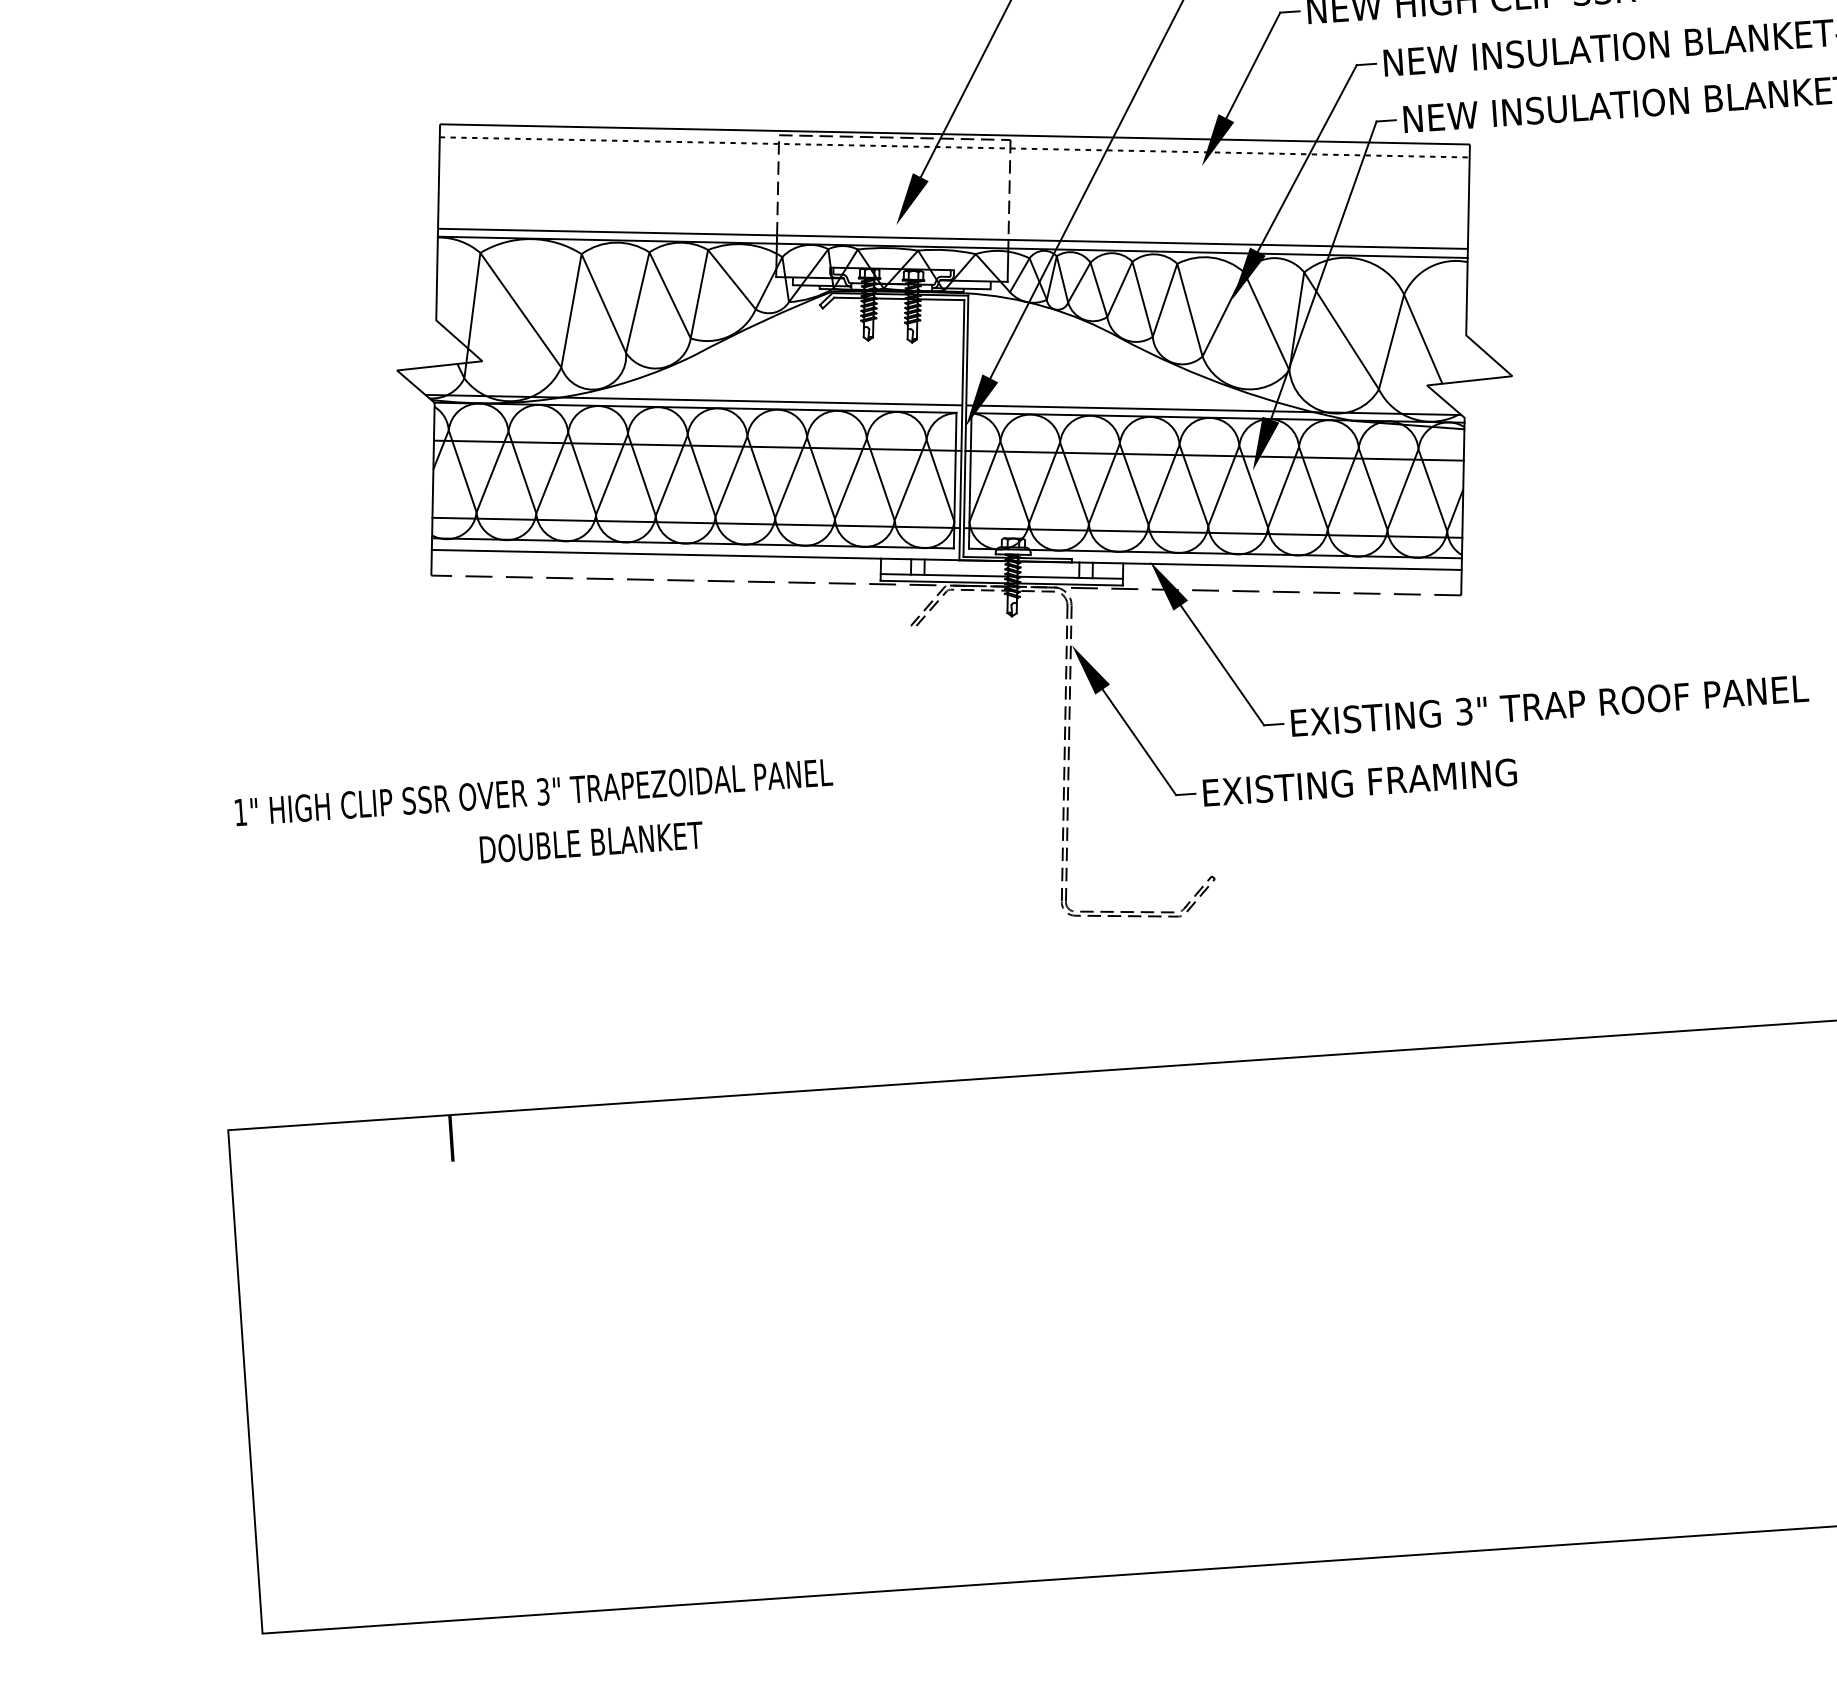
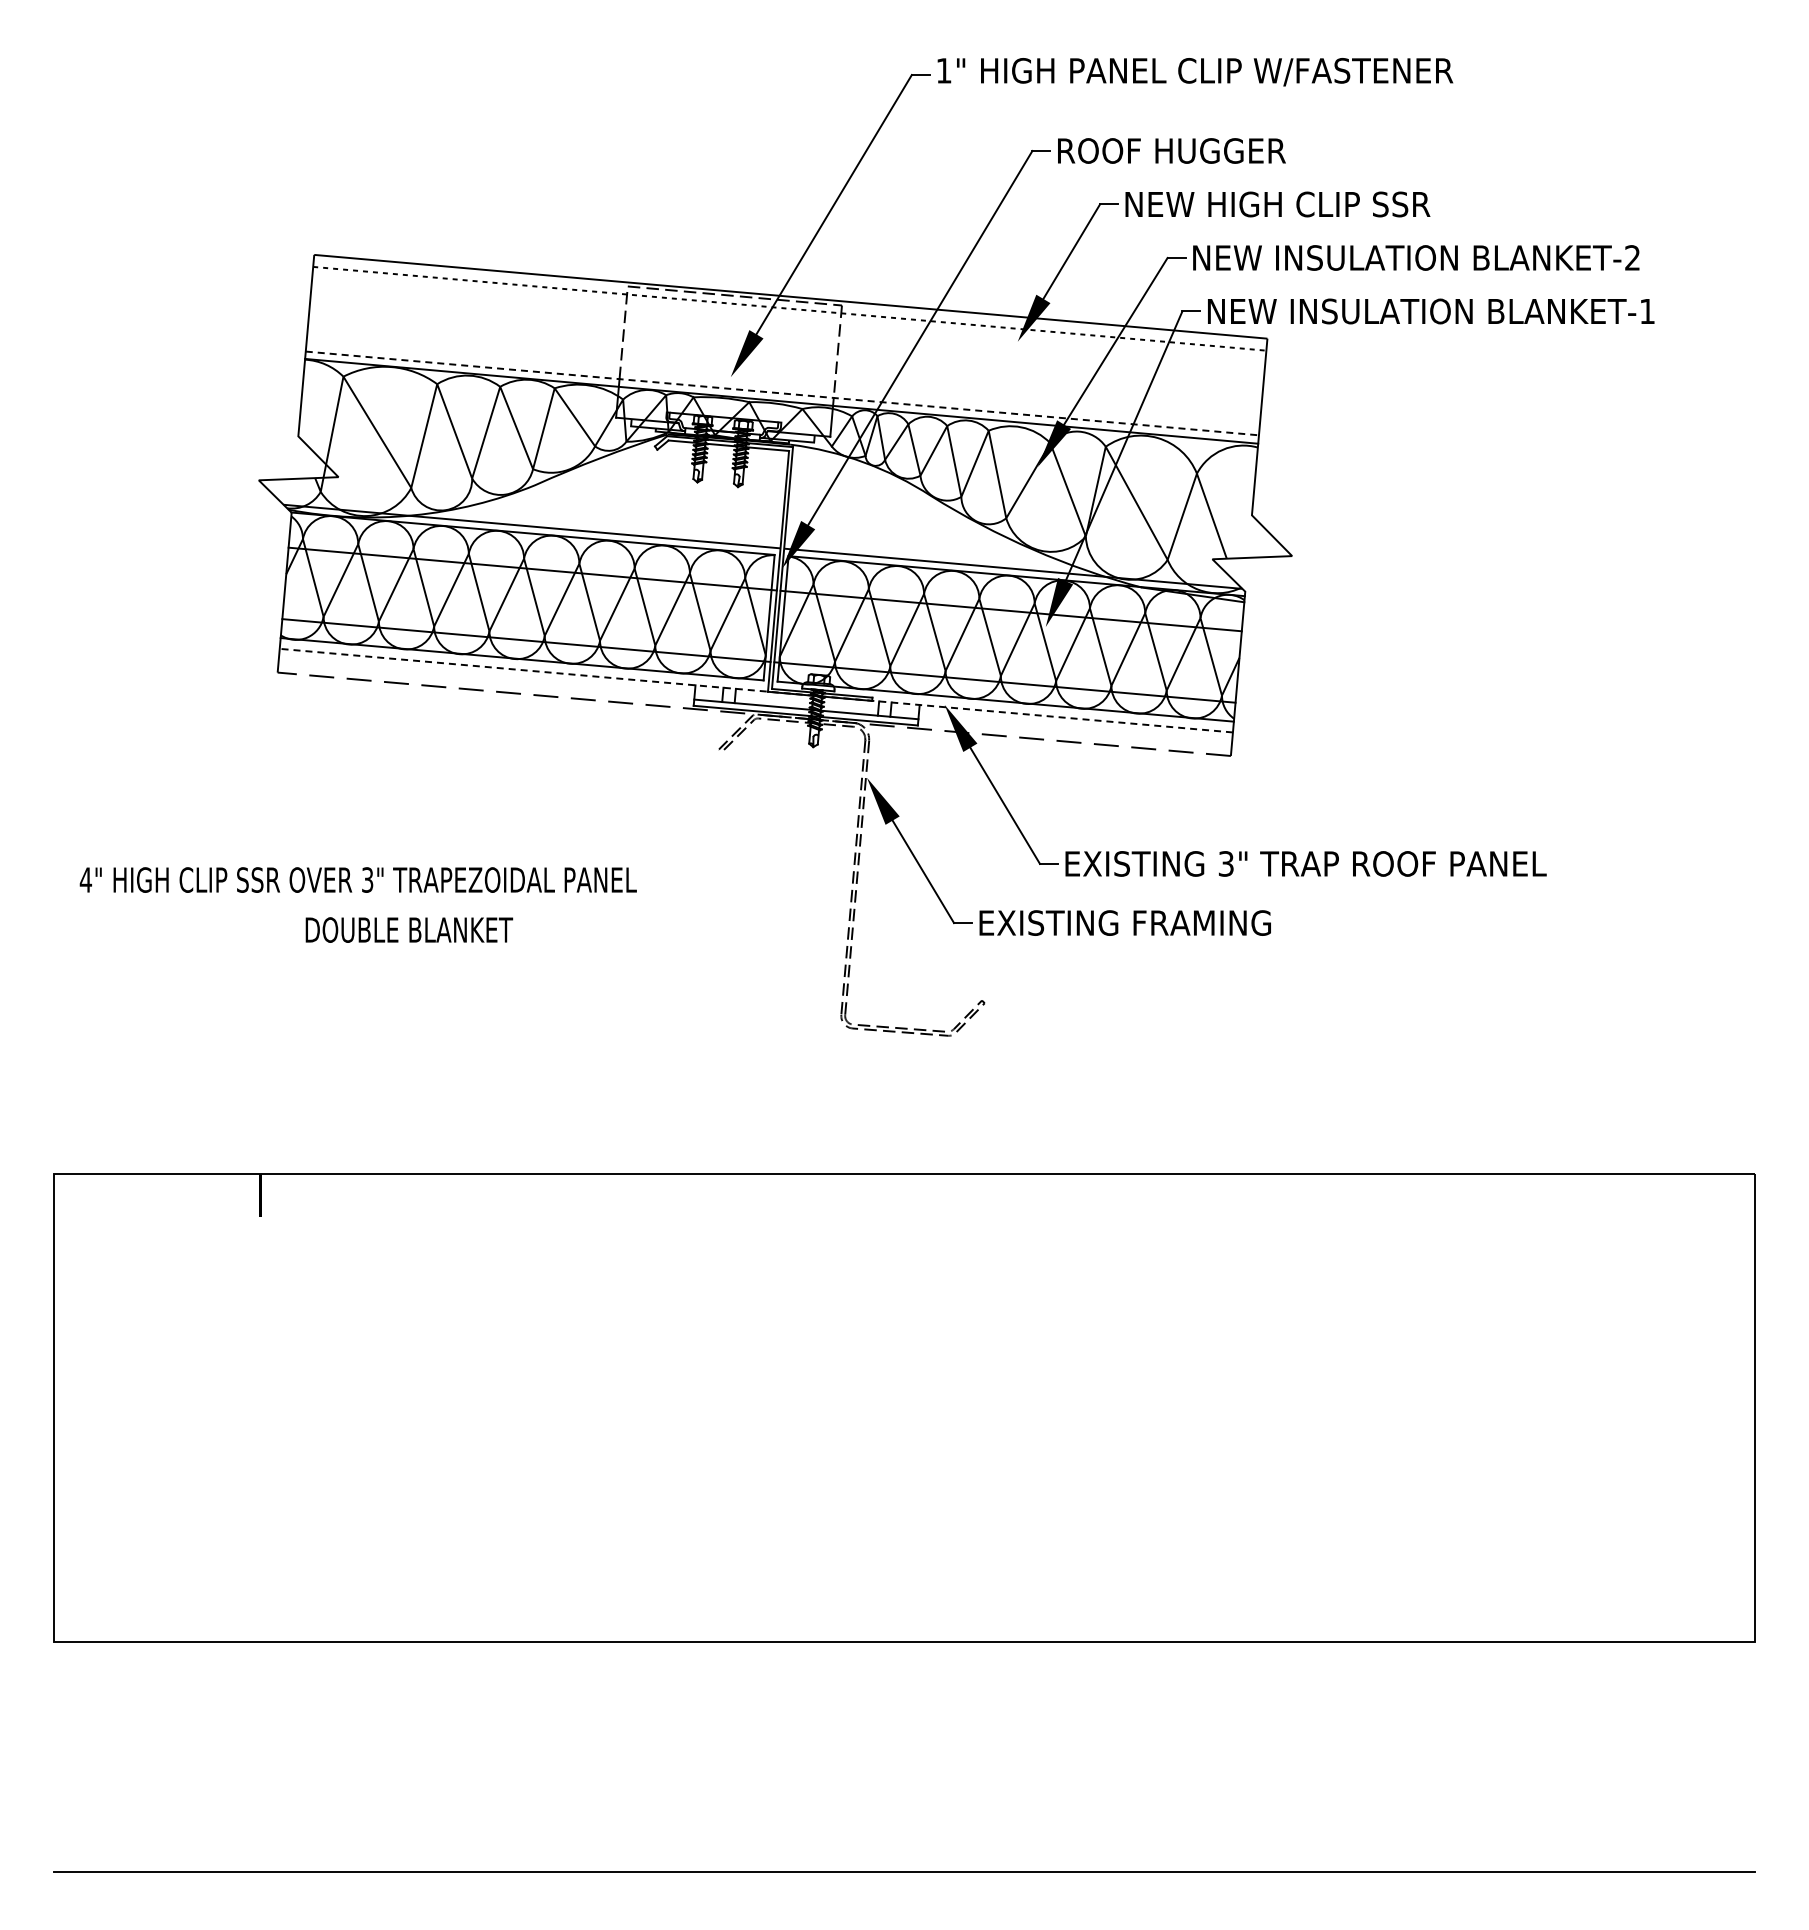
line: (953, 238) -> (782, 393), solid -> dashed
line: (945, 559) -> (755, 690), solid -> dashed
text: (240, 811) -> (85, 879), 1" -> 4"

